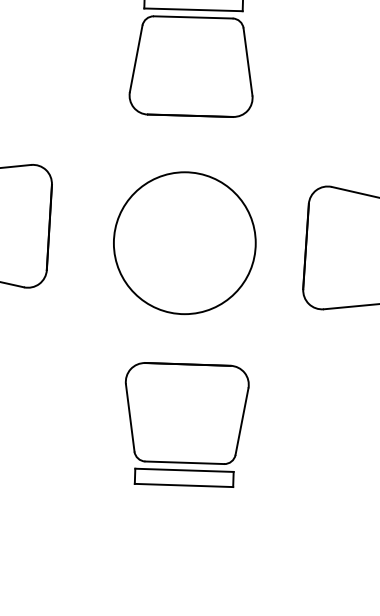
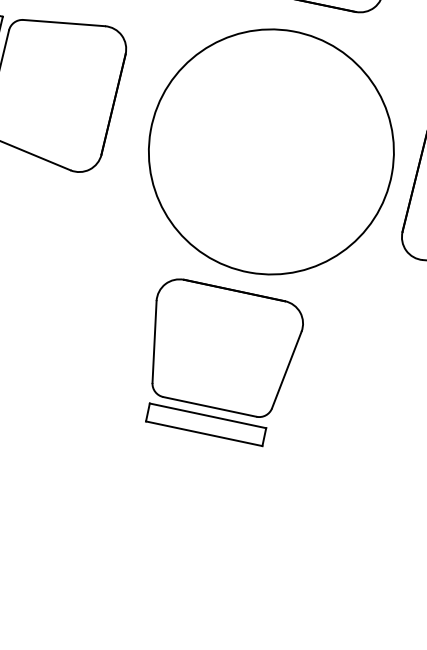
circle: (184, 242) -> (271, 151), size x1.43
part: (186, 424) -> (220, 361), moved

